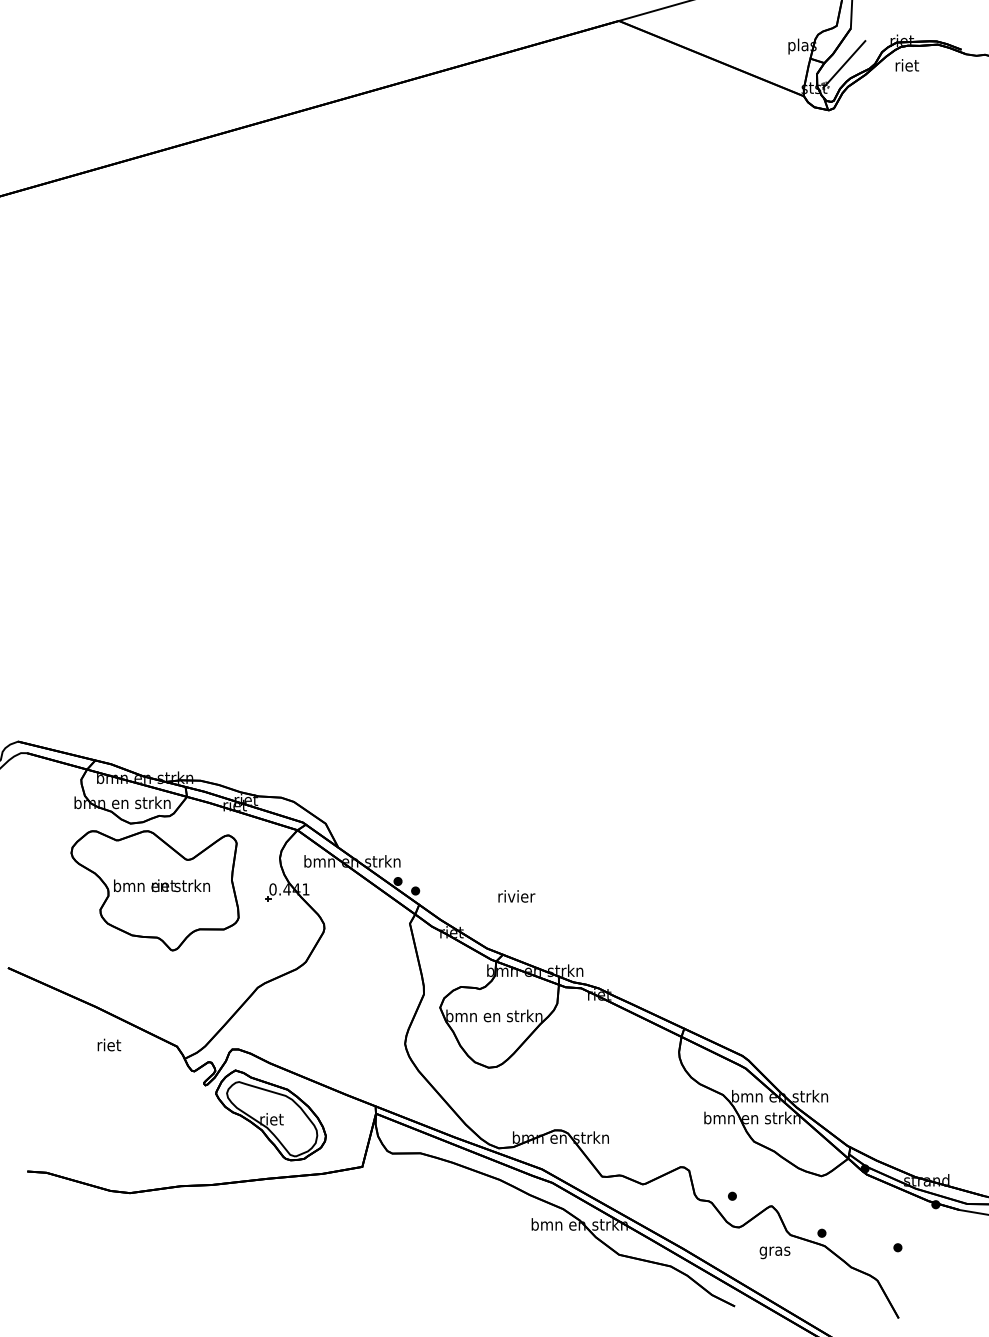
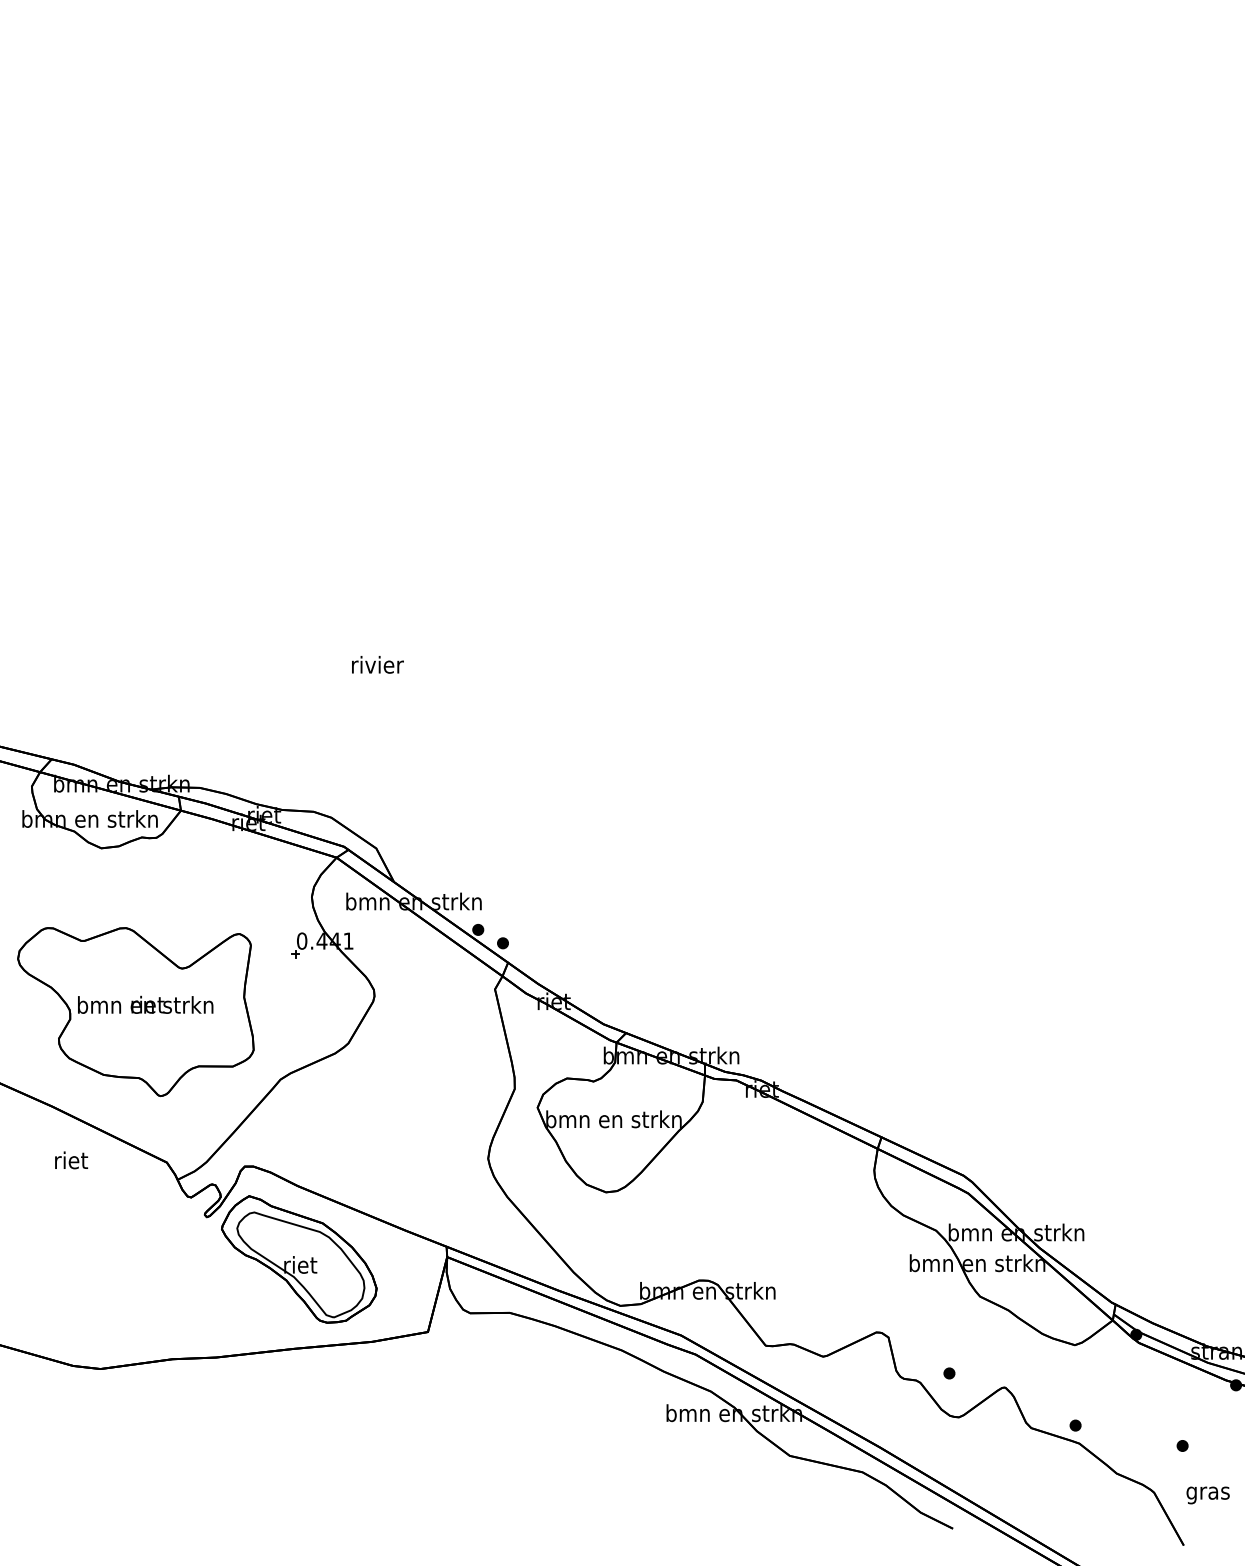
part: (154, 890) -> (135, 1011), moved
text: (516, 896) -> (377, 664), moved
text: (774, 1252) -> (1207, 1494), moved

